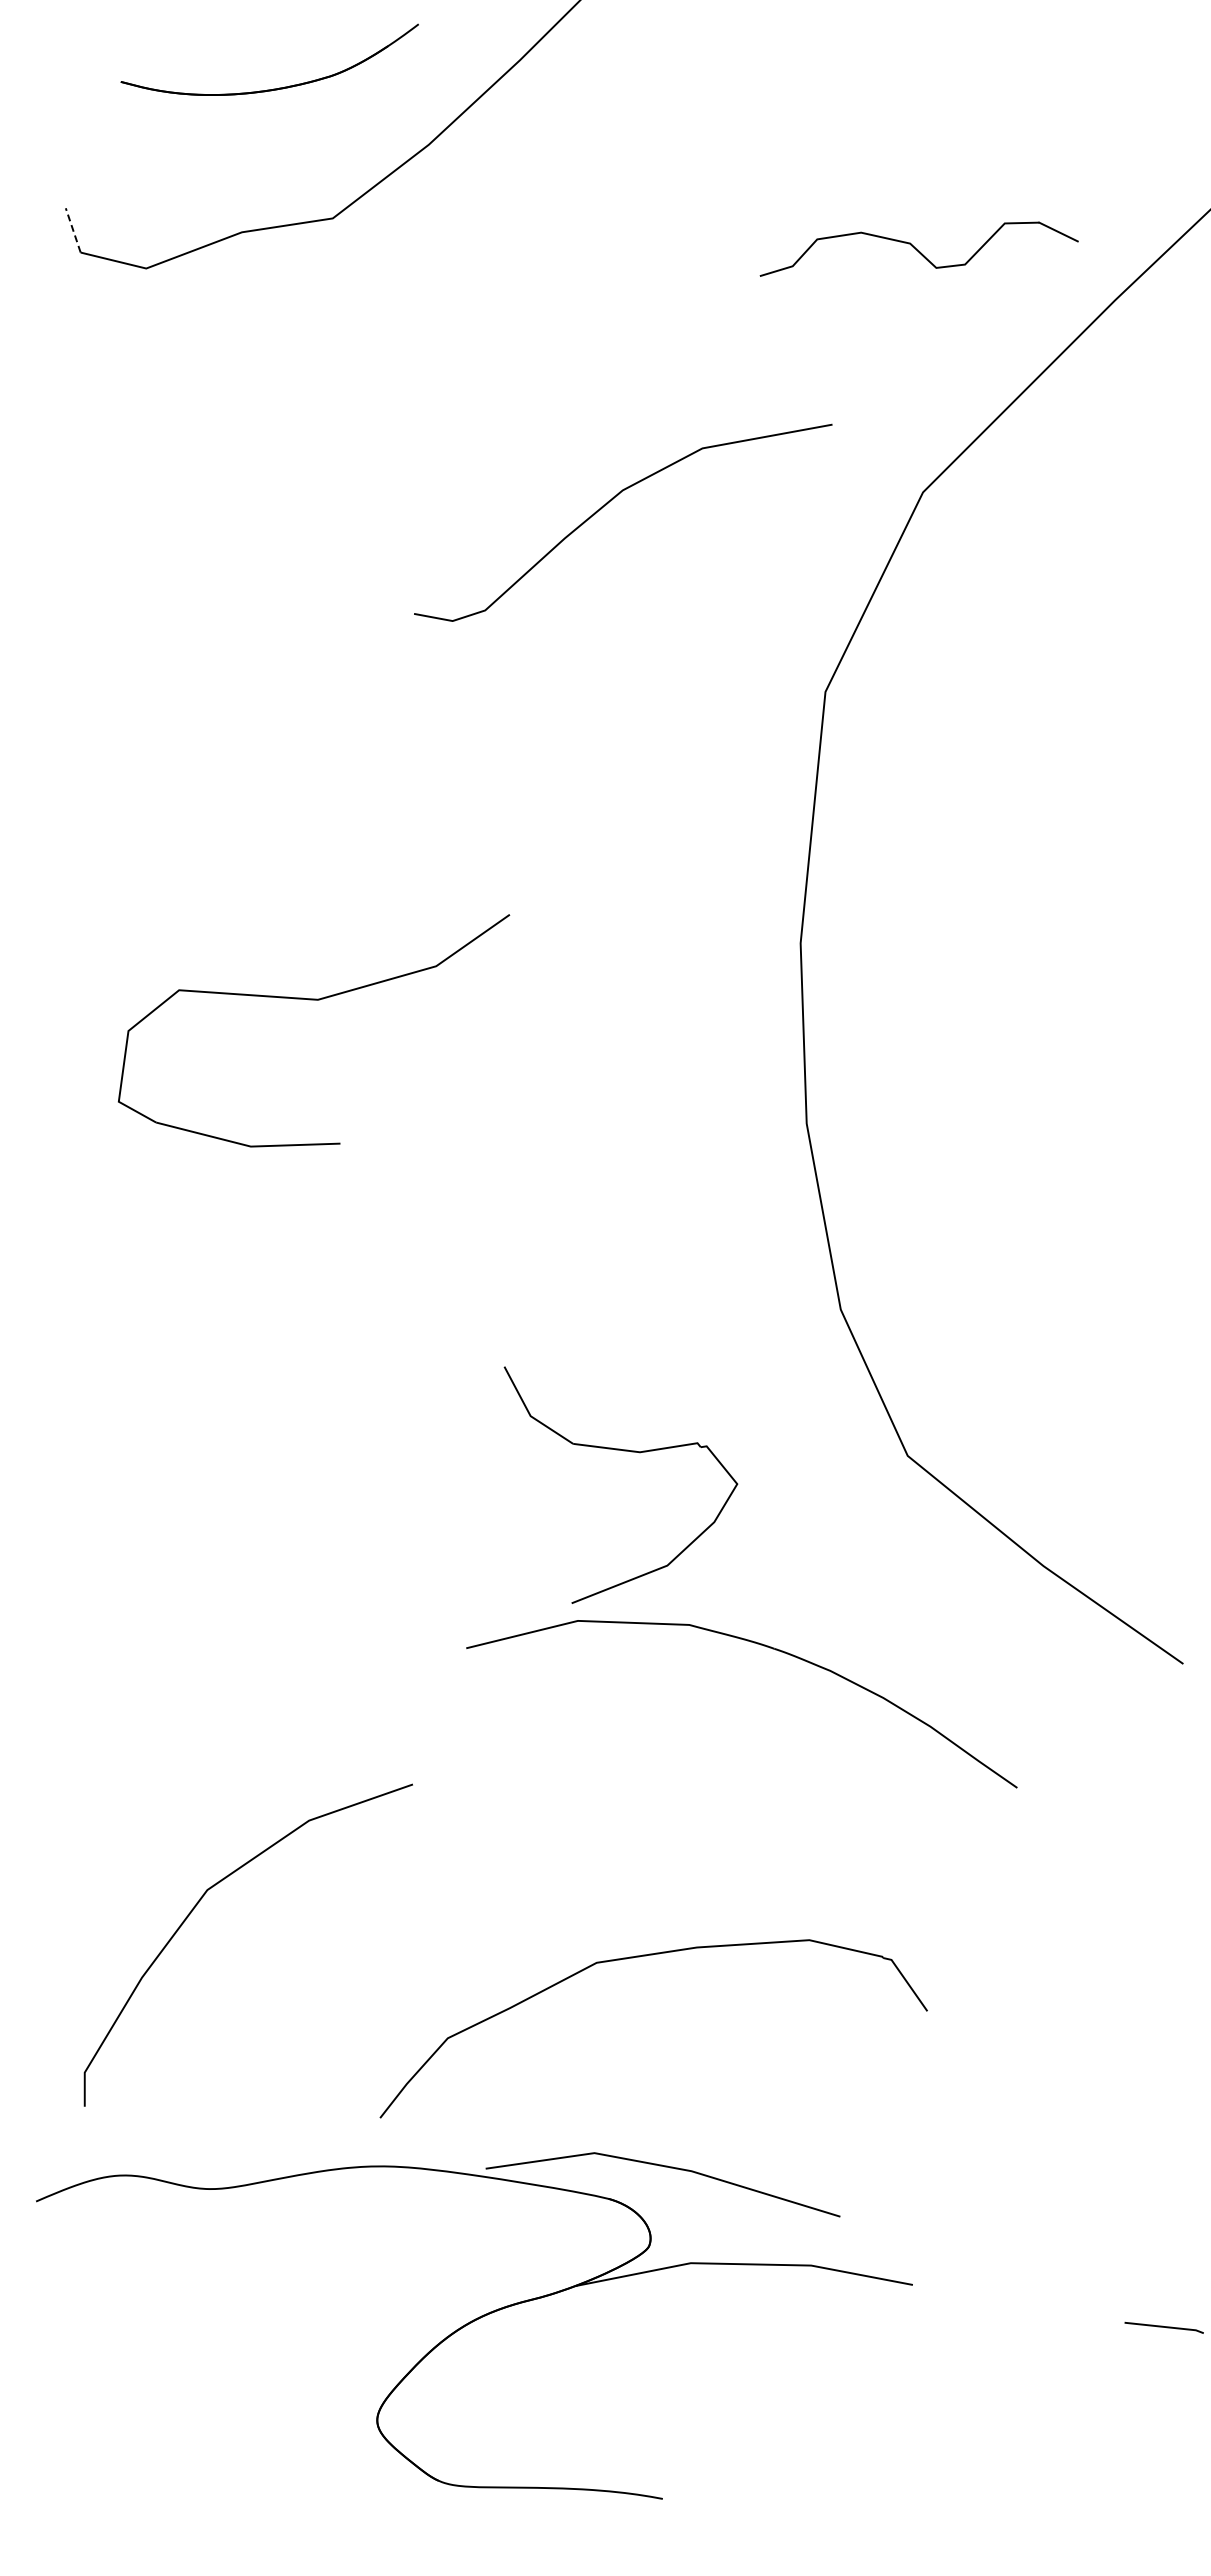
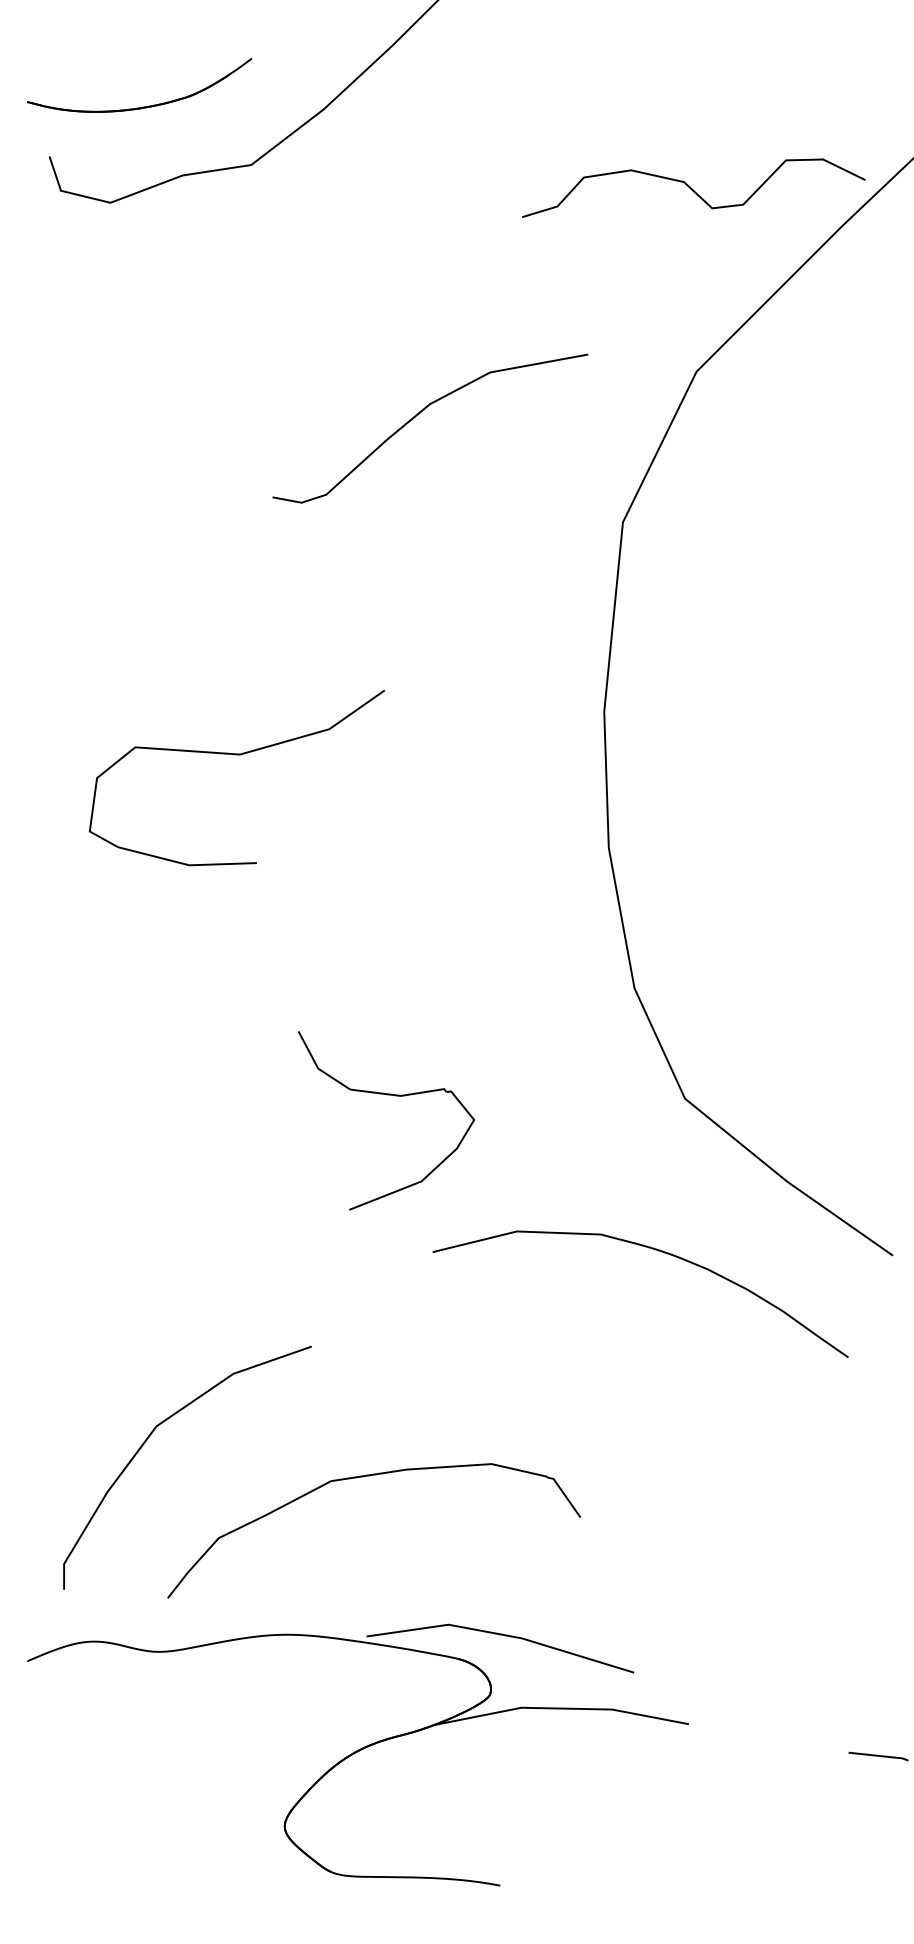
part: (273, 88) -> (142, 106), moved
line: (73, 229) -> (55, 173), dashed -> solid
part: (918, 249) -> (693, 188), size x1.43
curve: (606, 505) -> (417, 415), moved
part: (623, 1451) -> (388, 1095), moved
part: (760, 1645) -> (654, 1250), moved
part: (646, 1956) -> (368, 1476), moved

